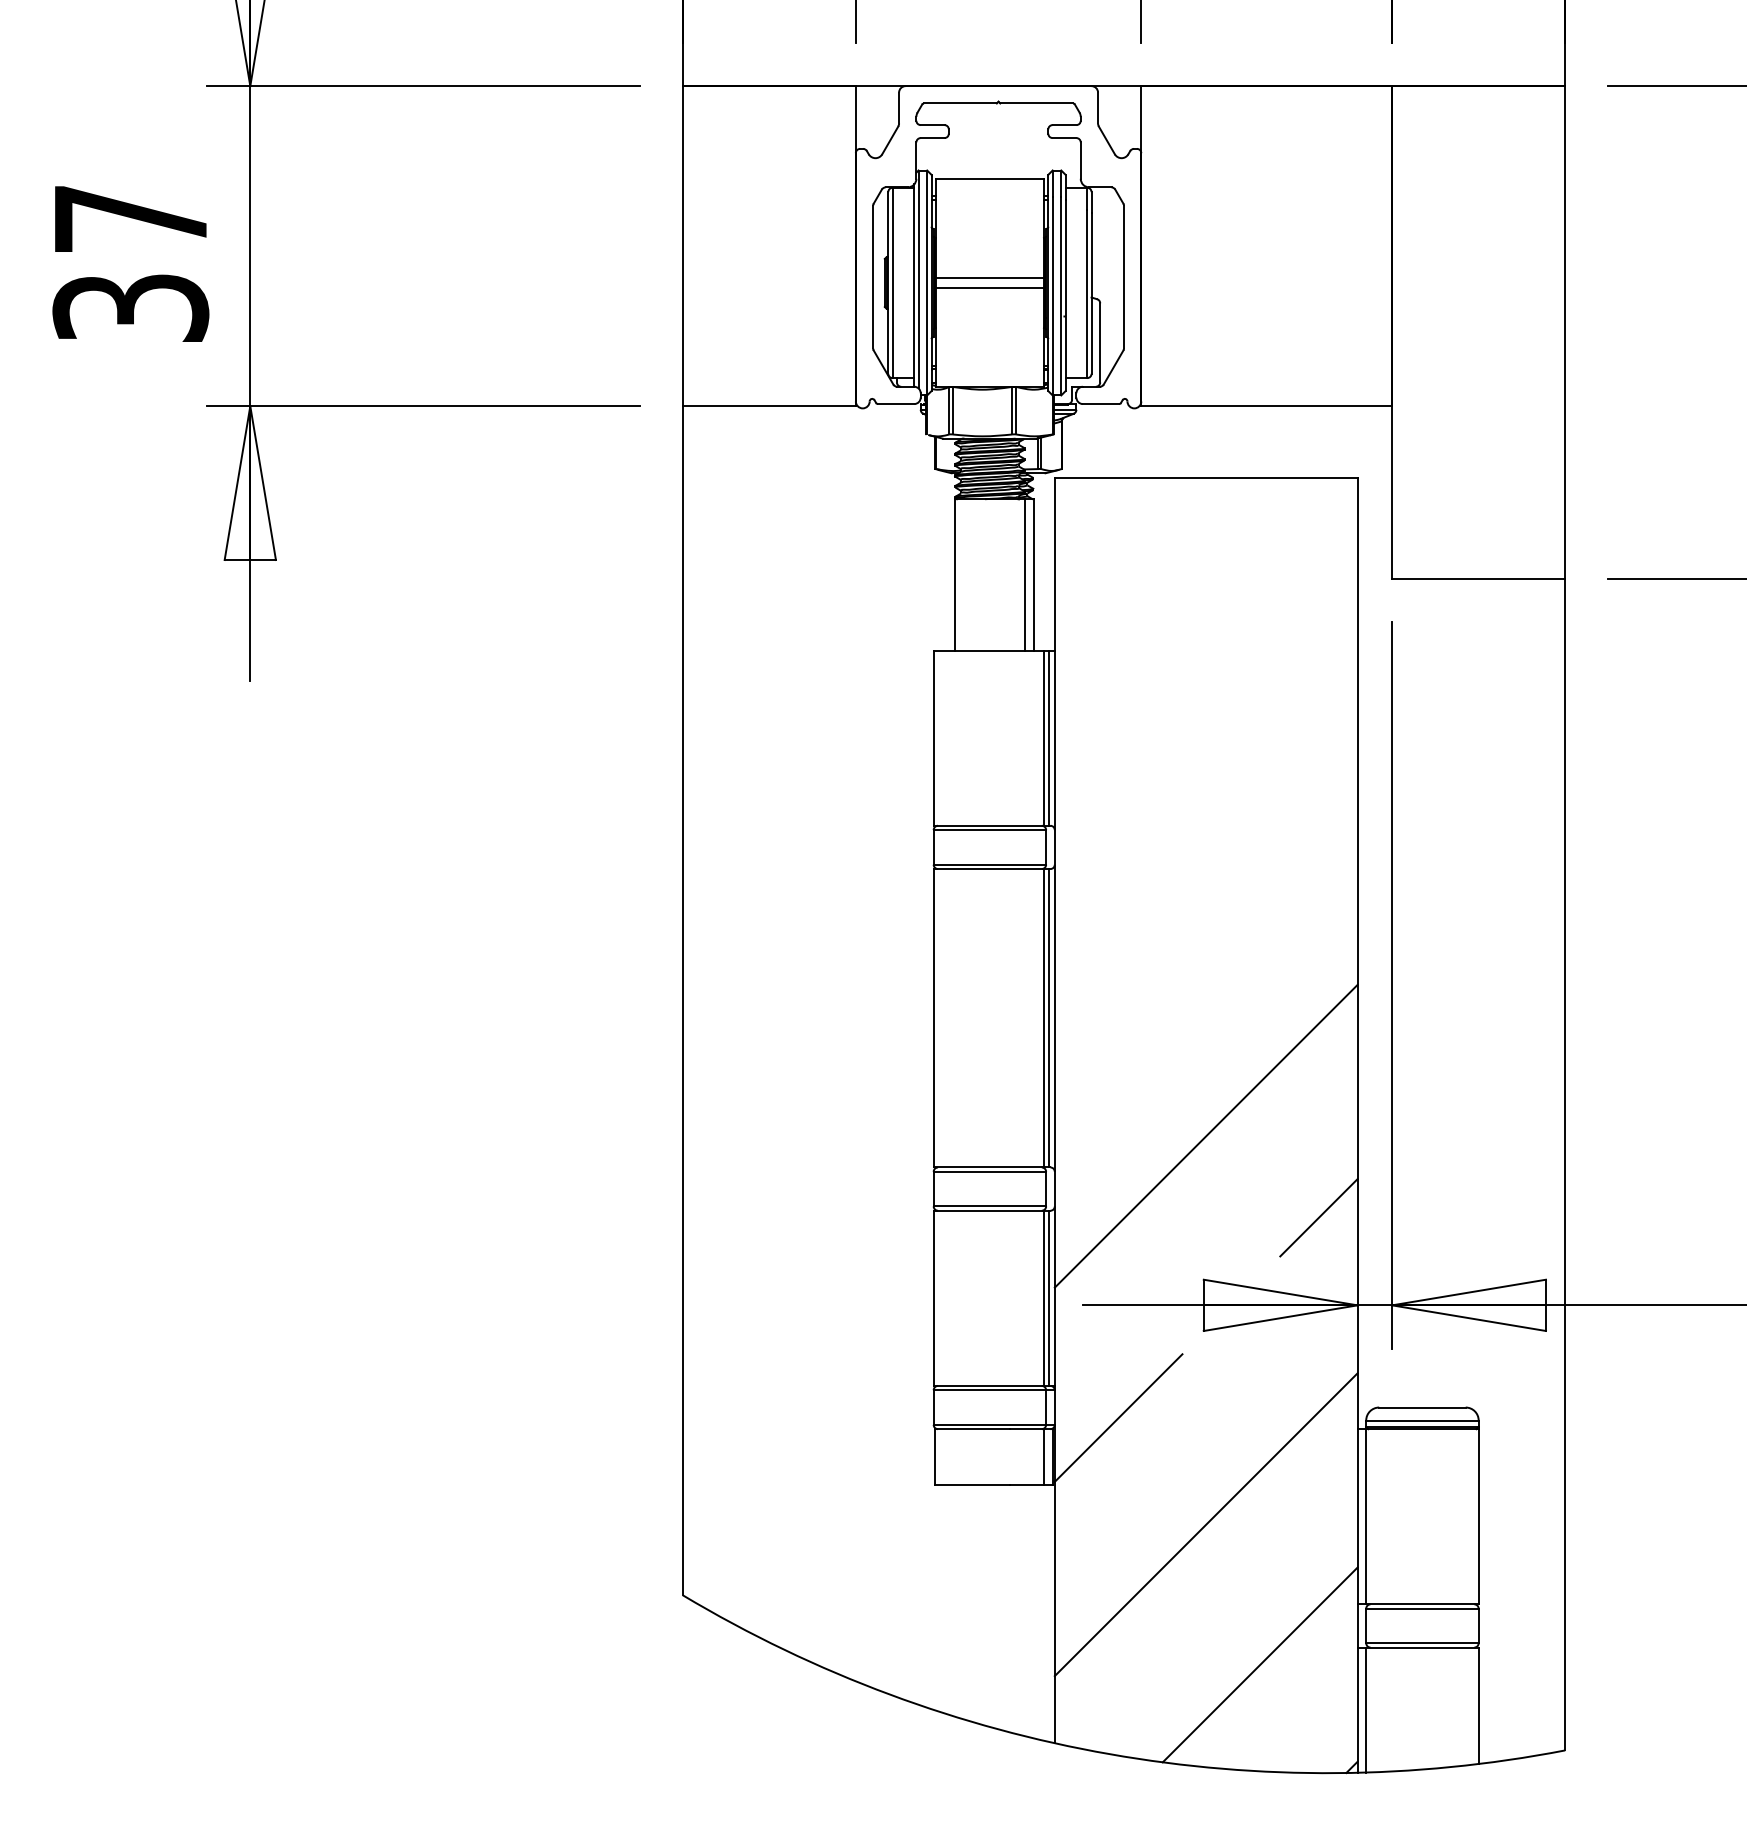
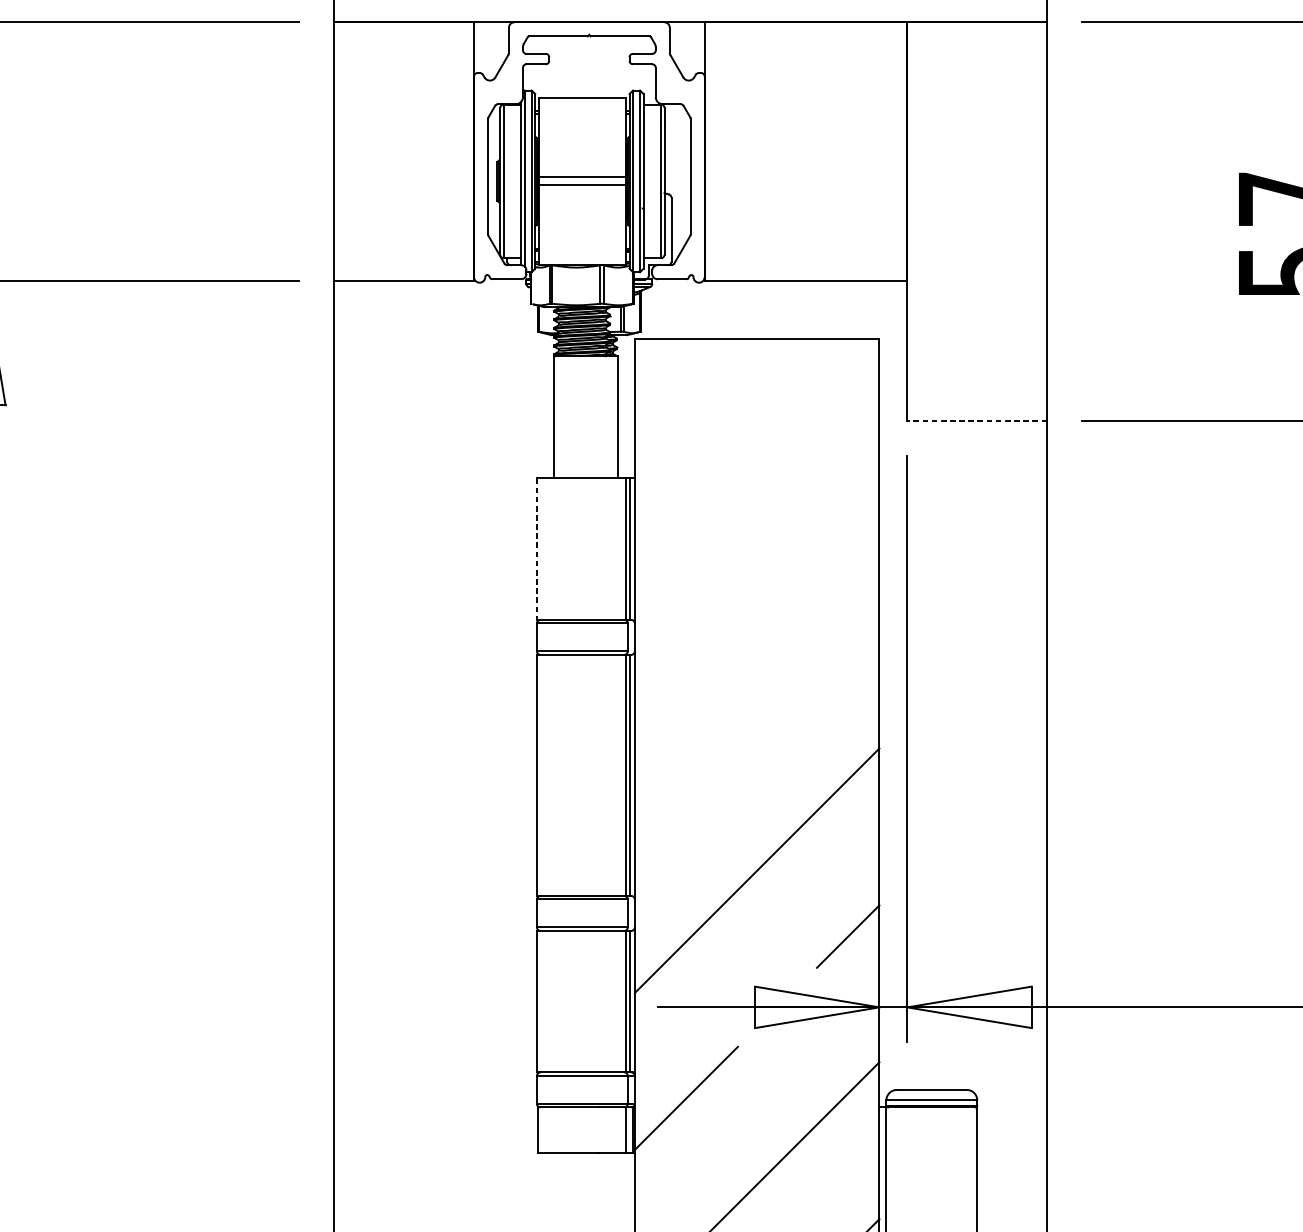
line: (1024, 574) -> (610, 416), removed
line: (1478, 579) -> (977, 420), solid -> dashed
line: (933, 738) -> (536, 549), solid -> dashed

